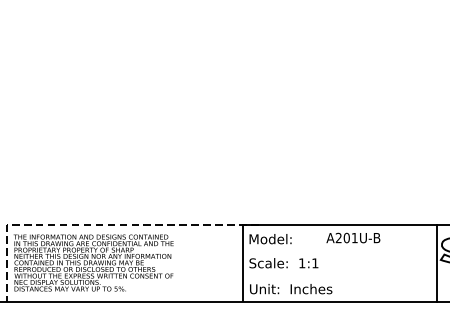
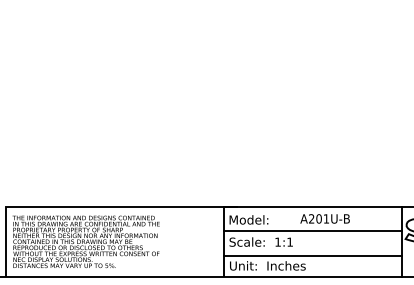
line: (94, 225) -> (86, 207), dashed -> solid
line: (339, 251) -> (312, 231), added
line: (339, 278) -> (312, 256), added

